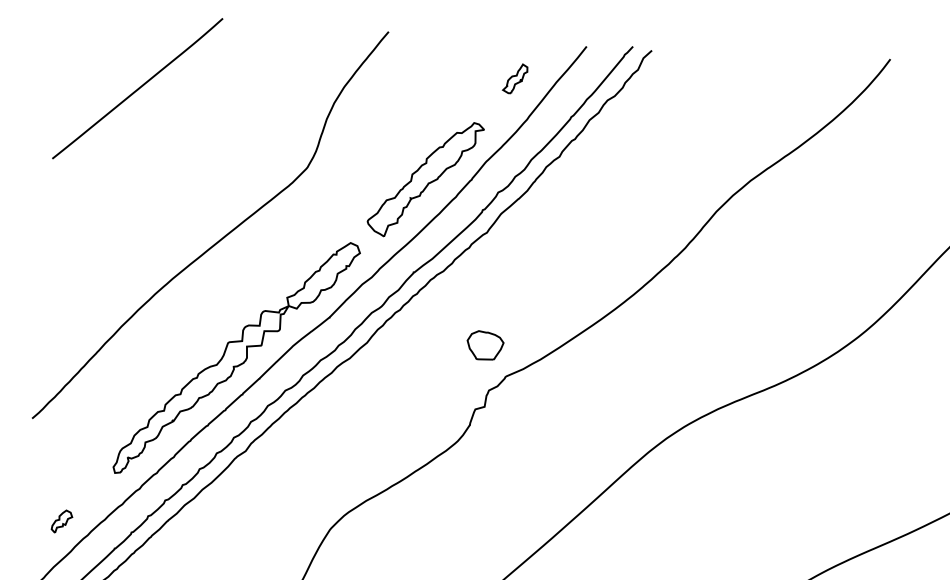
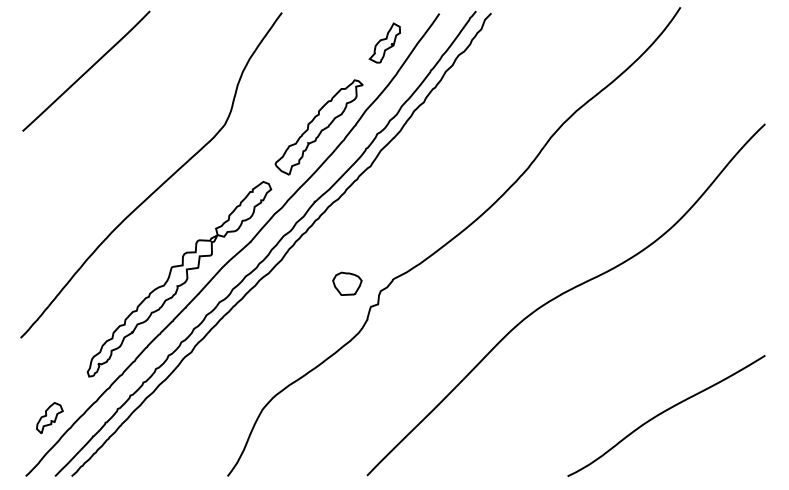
part: (515, 78) -> (384, 42), size x1.67
part: (485, 345) -> (347, 283), moved
part: (61, 521) -> (49, 417), size x1.67

